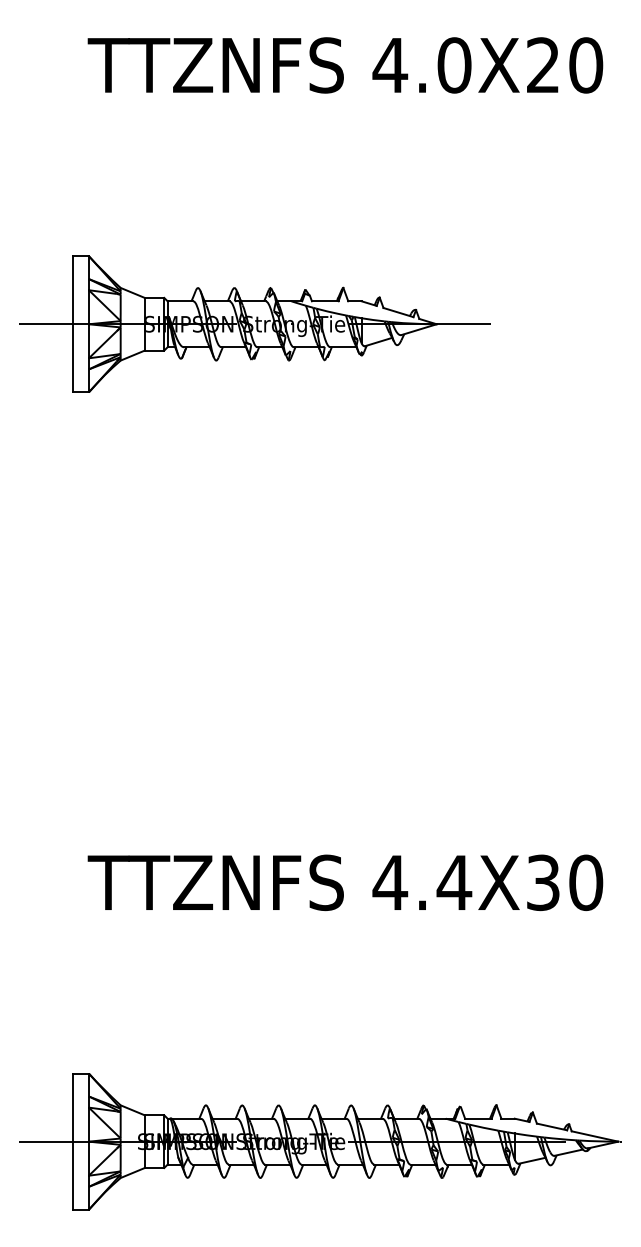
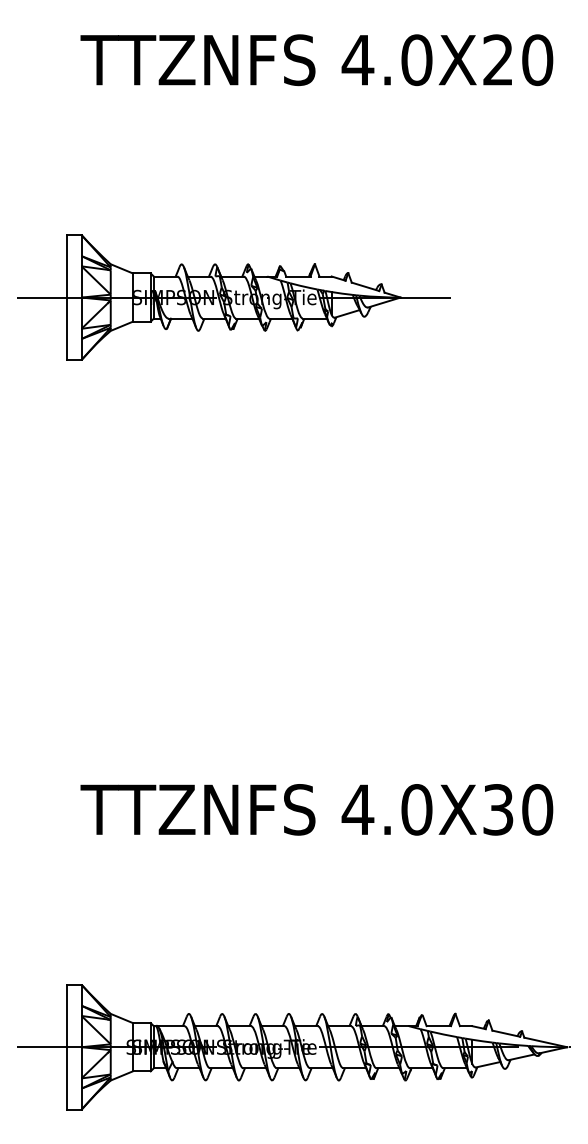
text: (454, 882) -> (416, 809), 4.4X30 -> 4.0X30

